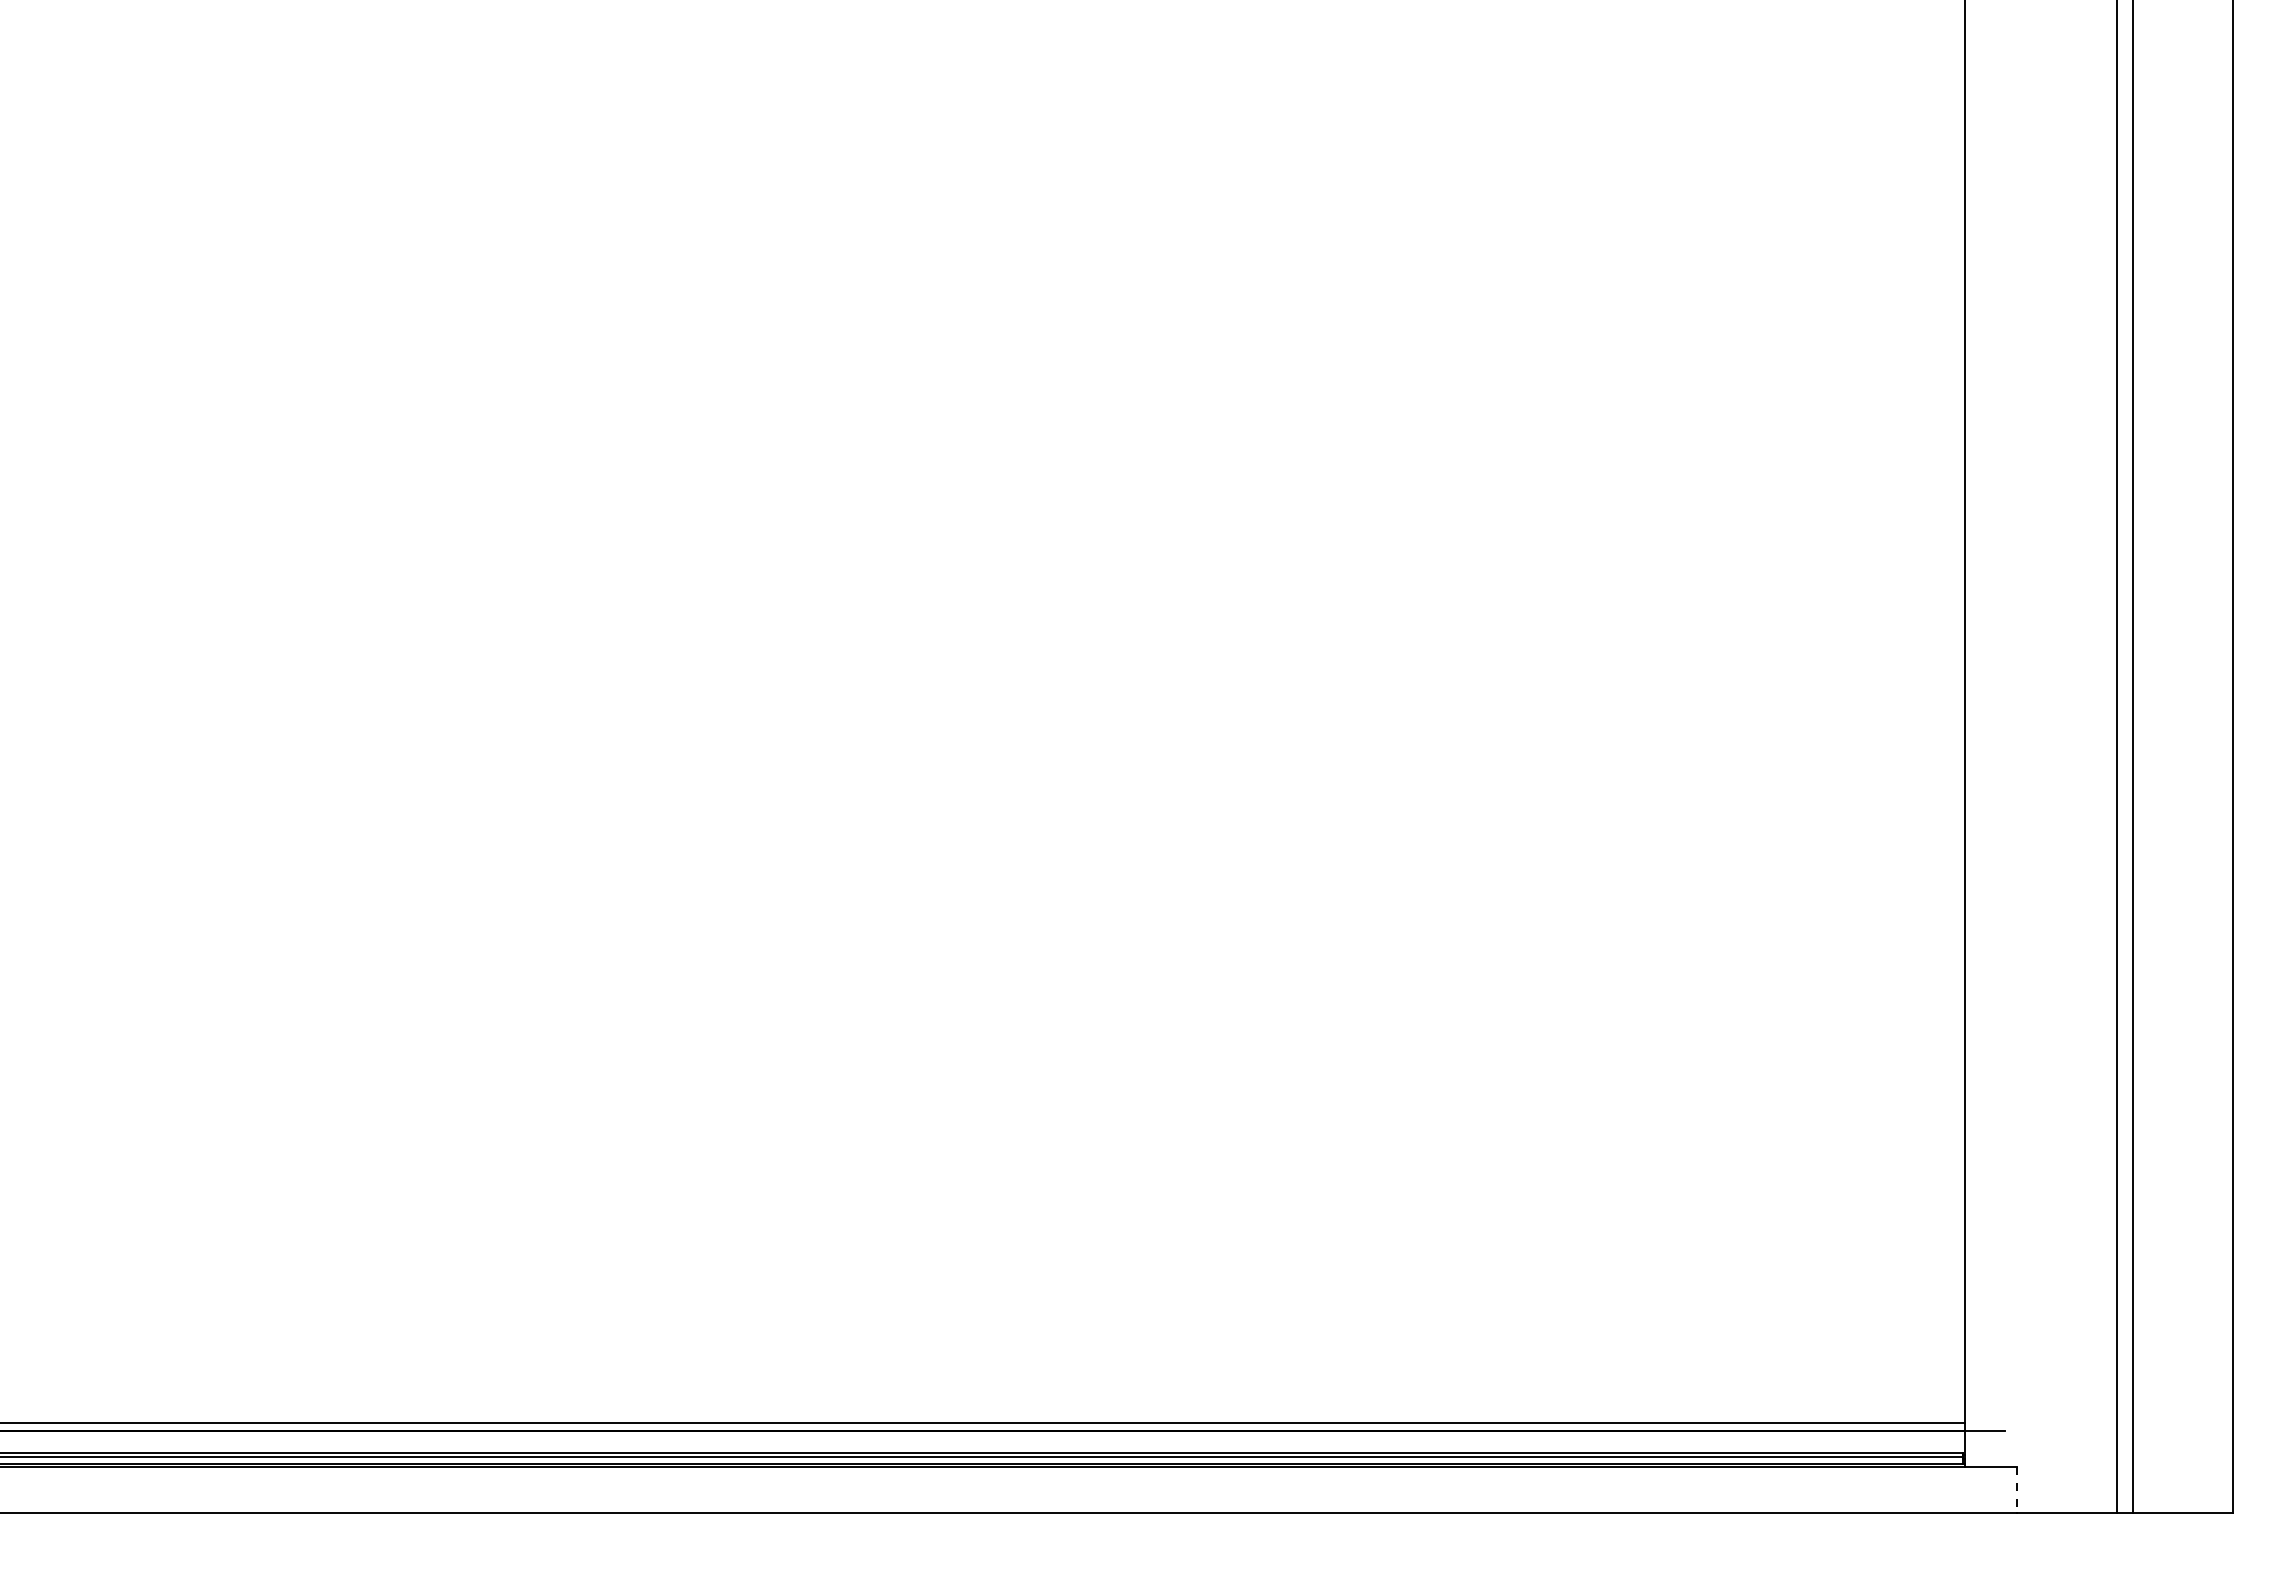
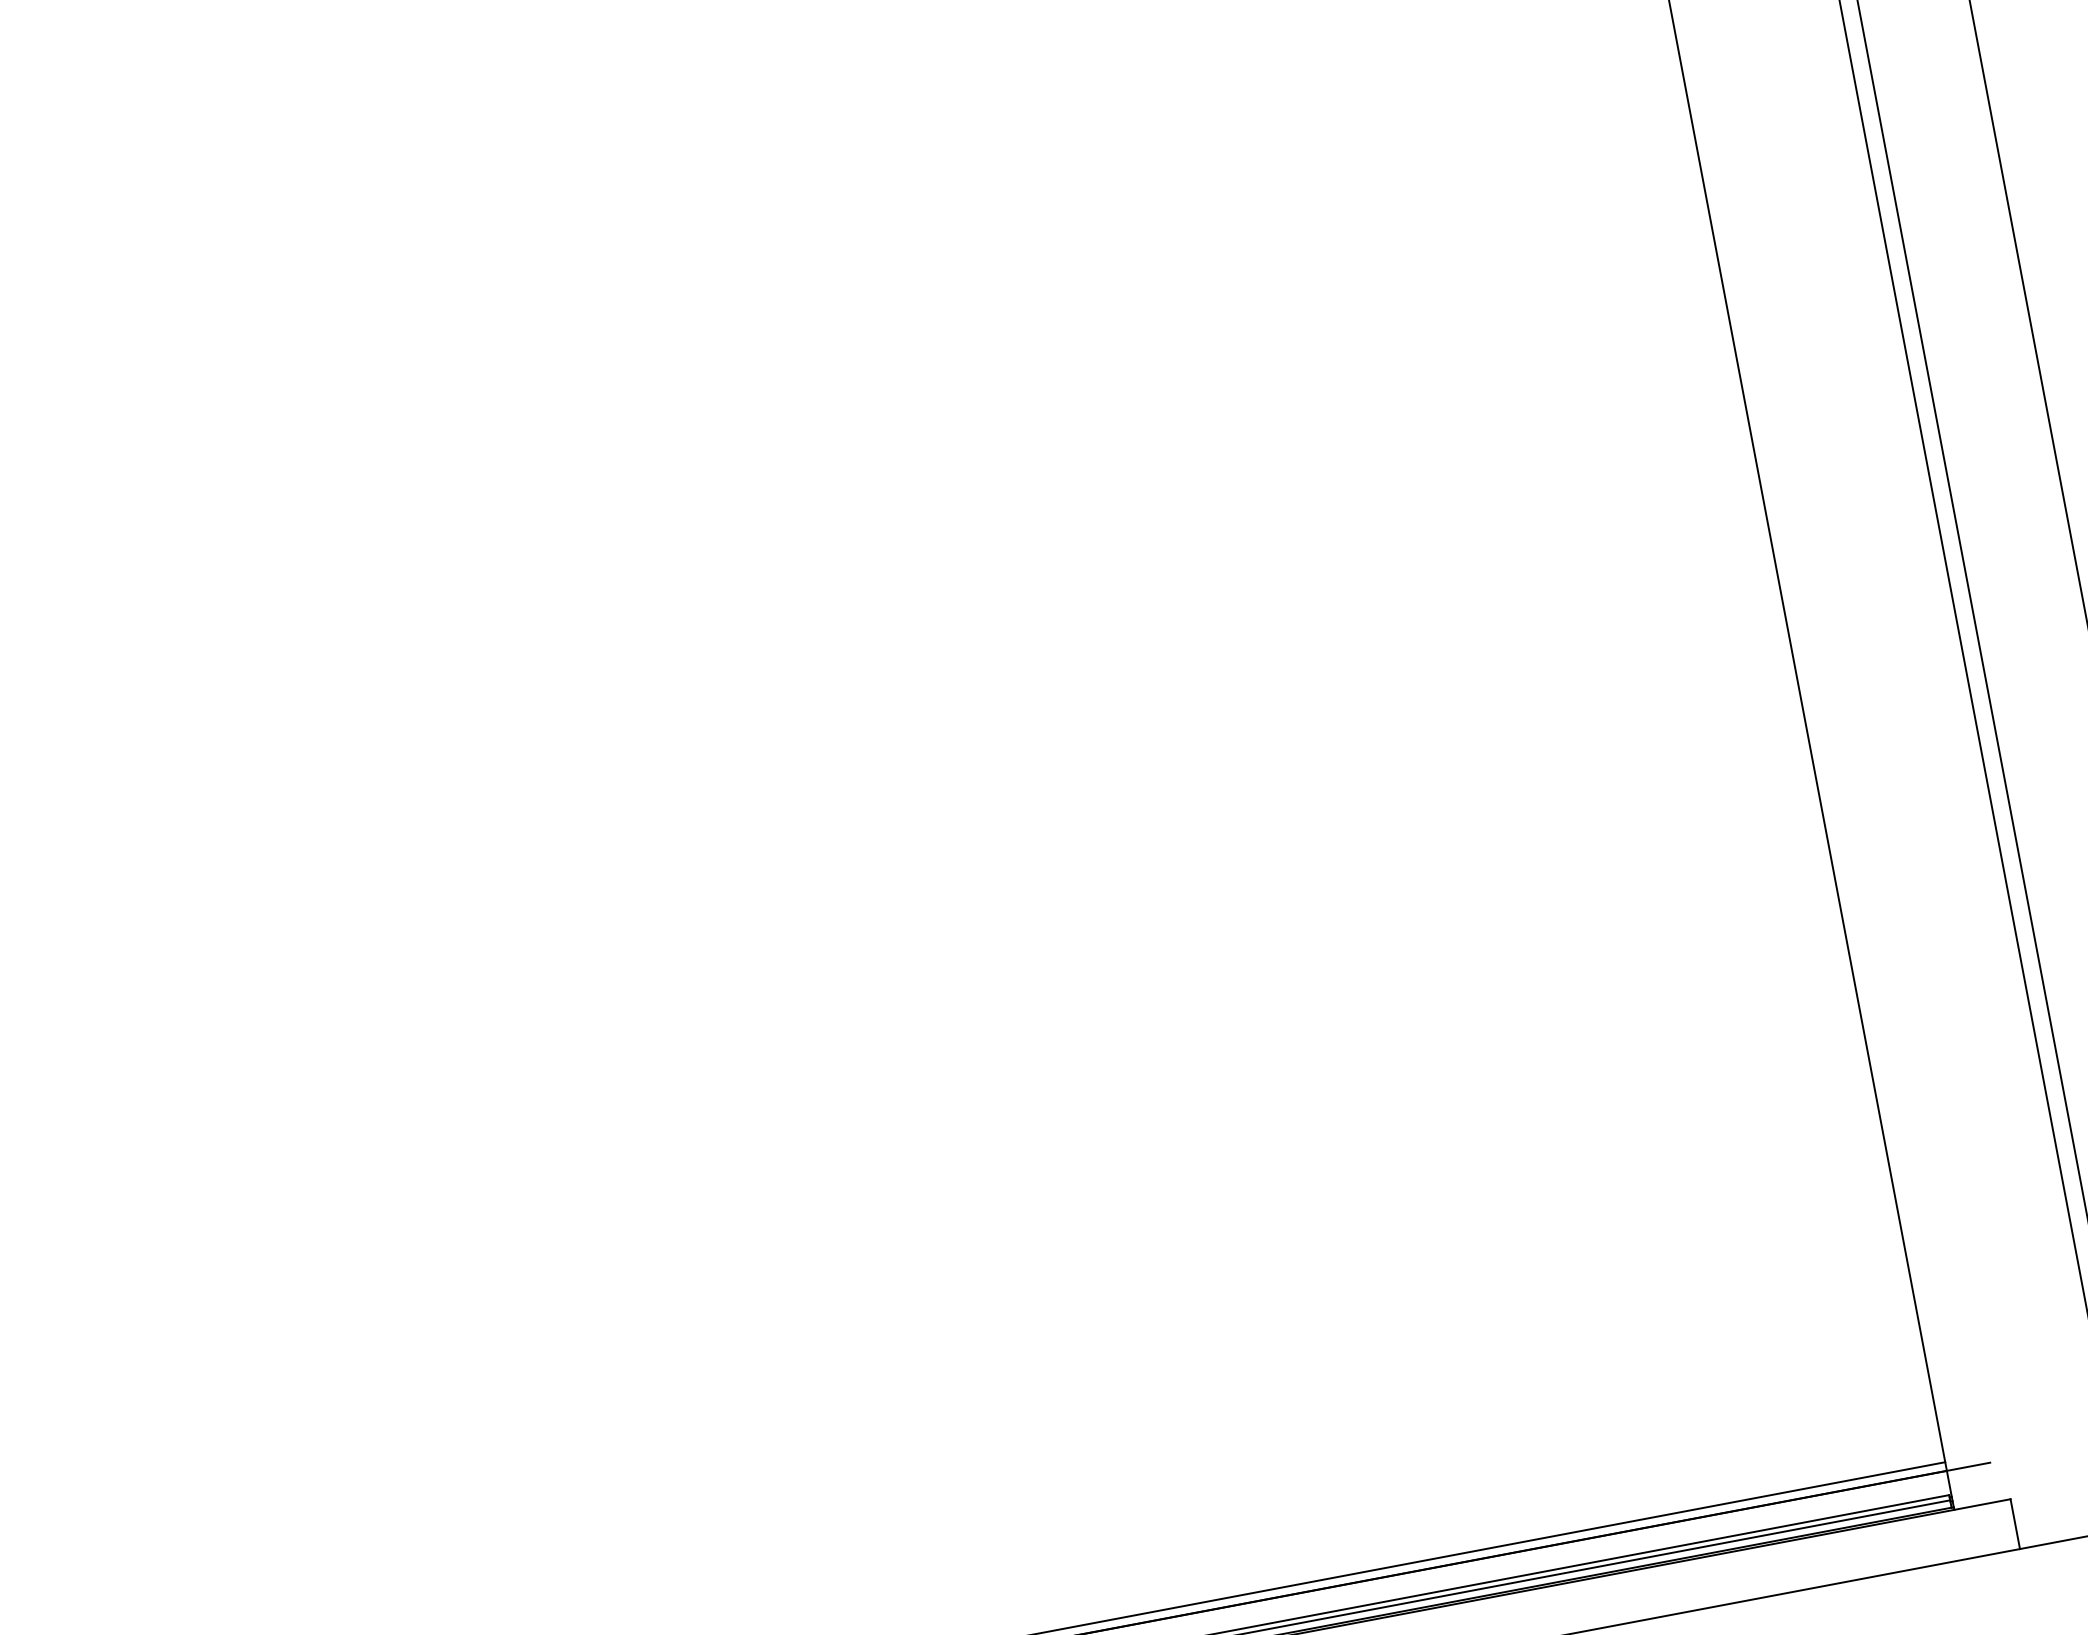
line: (2016, 1489) -> (2014, 1524), dashed -> solid

